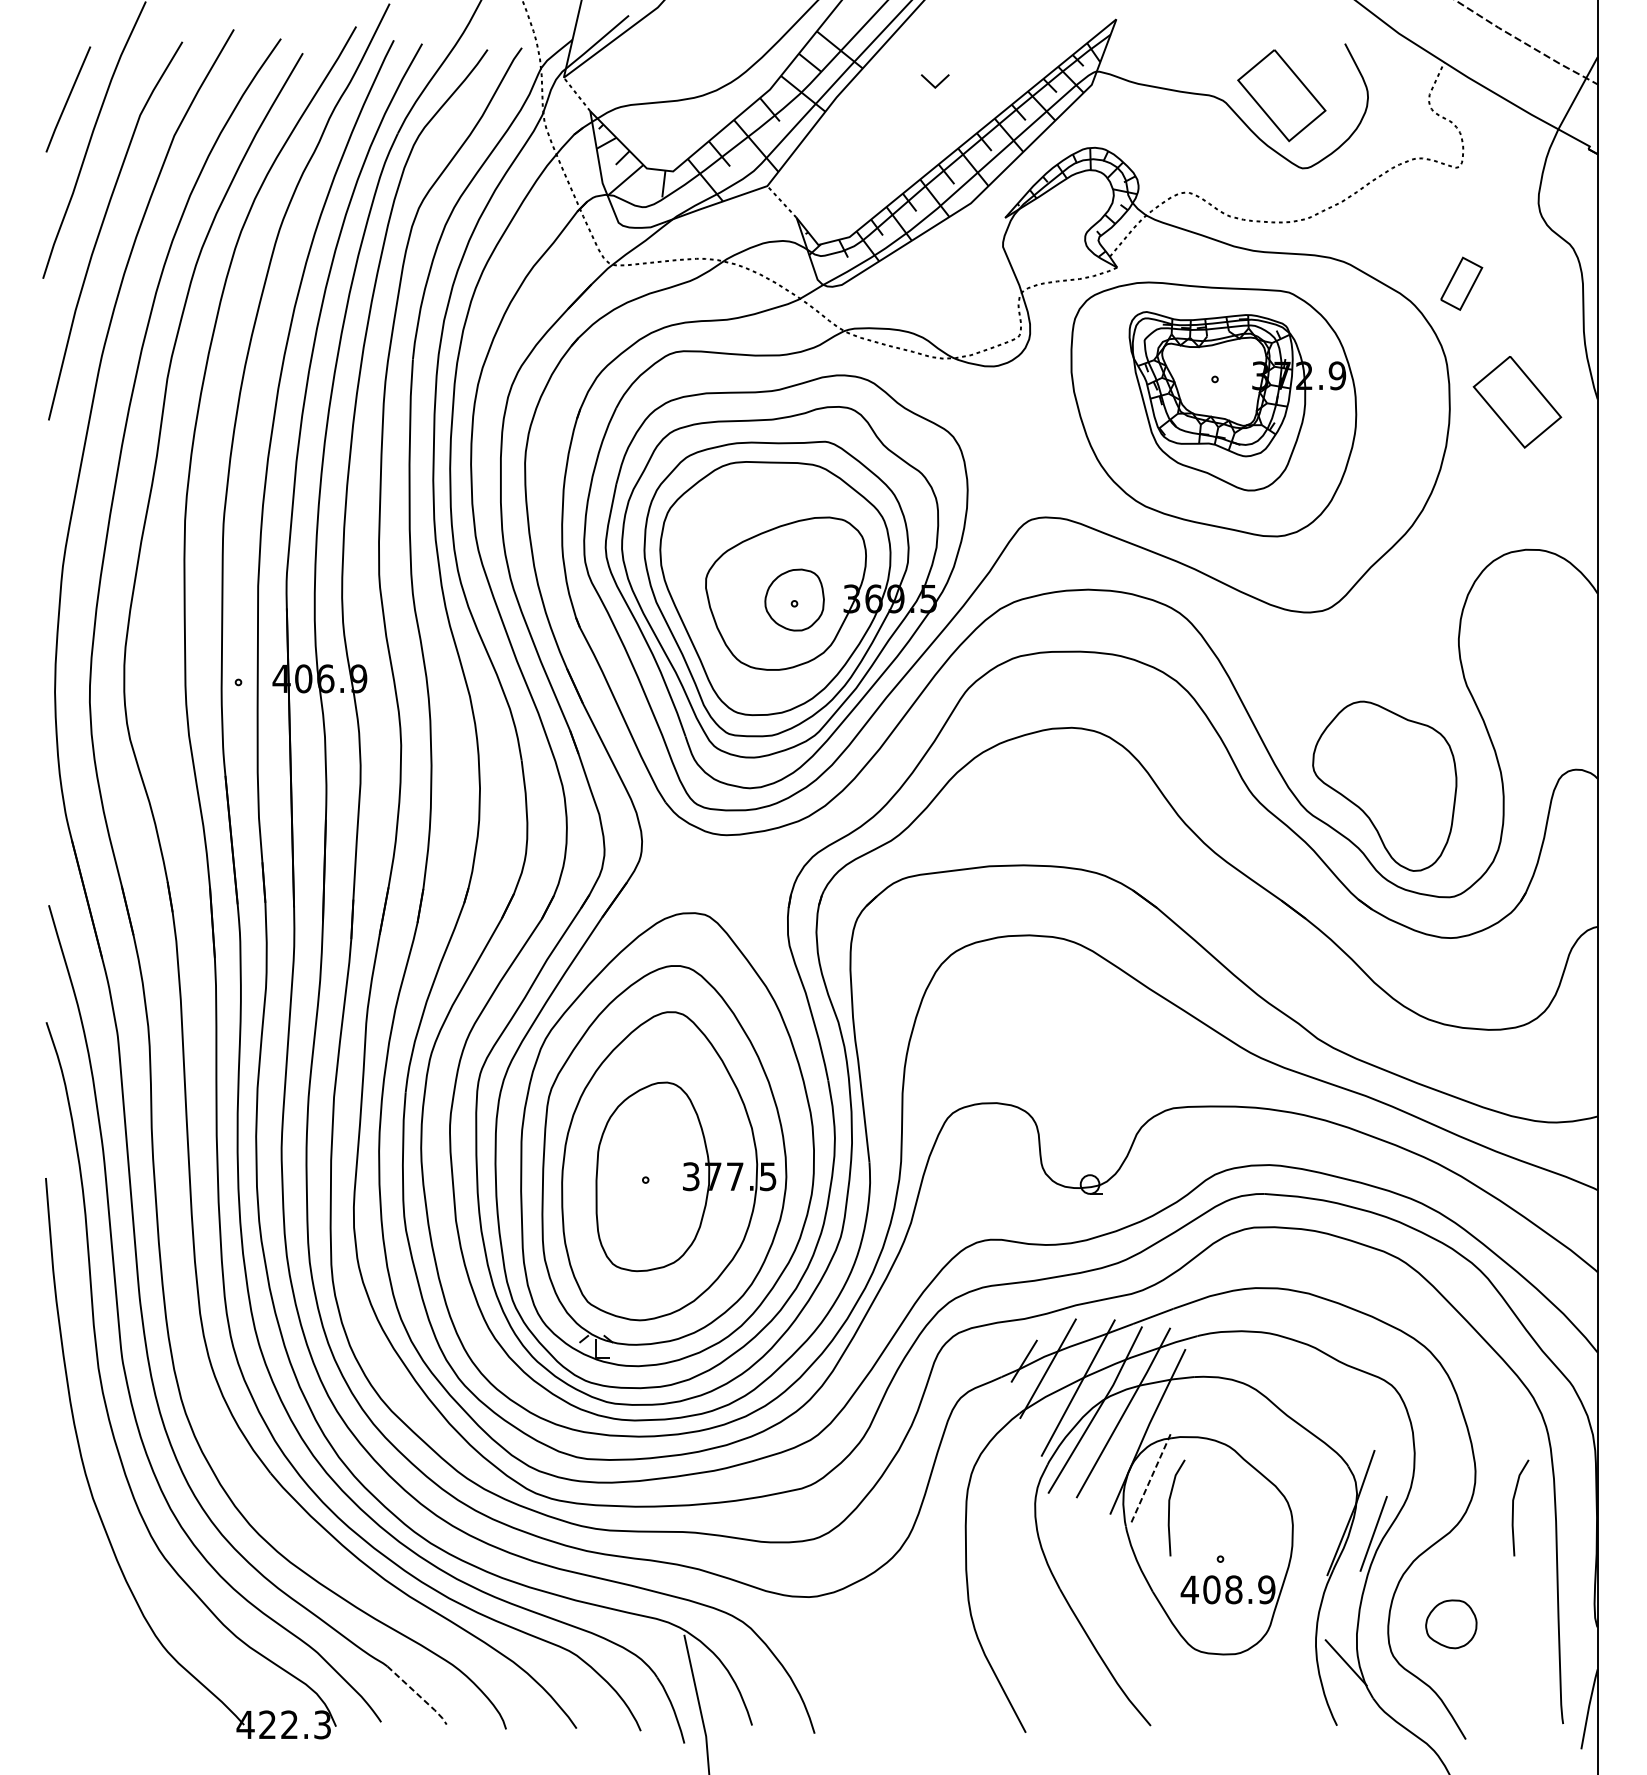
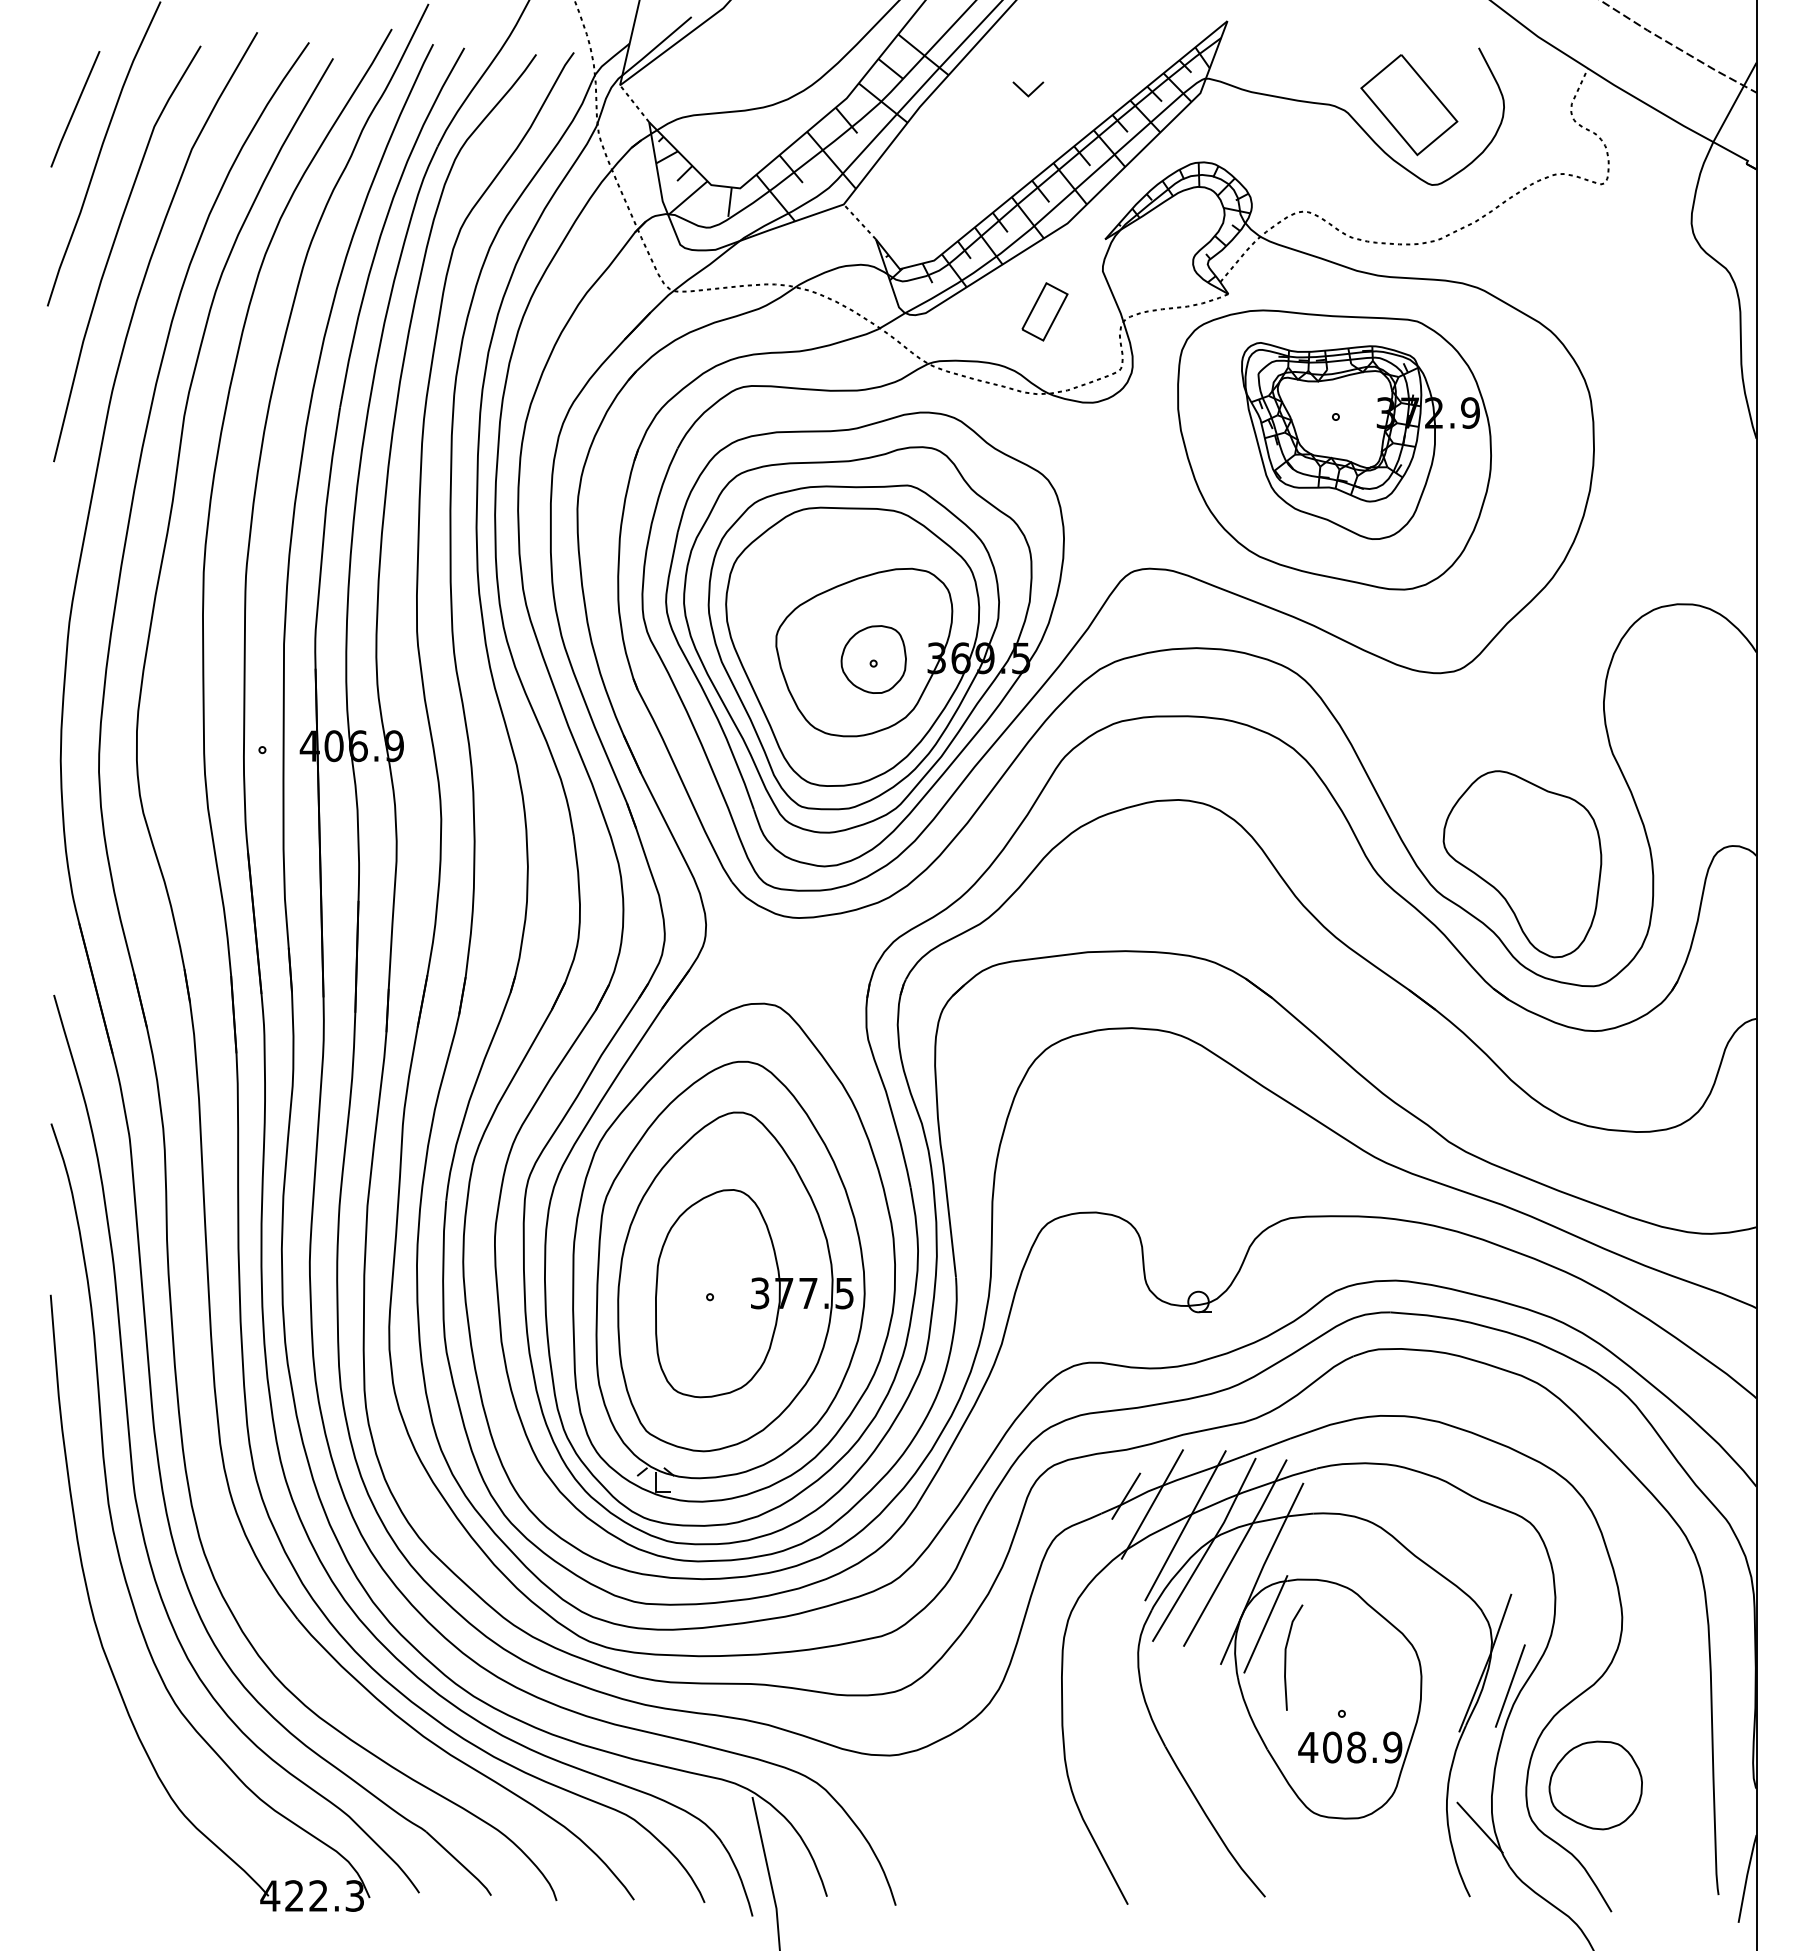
part: (1461, 283) -> (1044, 311), moved
part: (1517, 402) -> (1668, 442), removed
line: (1150, 1477) -> (1265, 1624), dashed -> solid
line: (1513, 1507) -> (1664, 1657), removed
part: (1451, 1624) -> (1595, 1785), size x1.67
line: (418, 1695) -> (460, 1863), dashed -> solid

